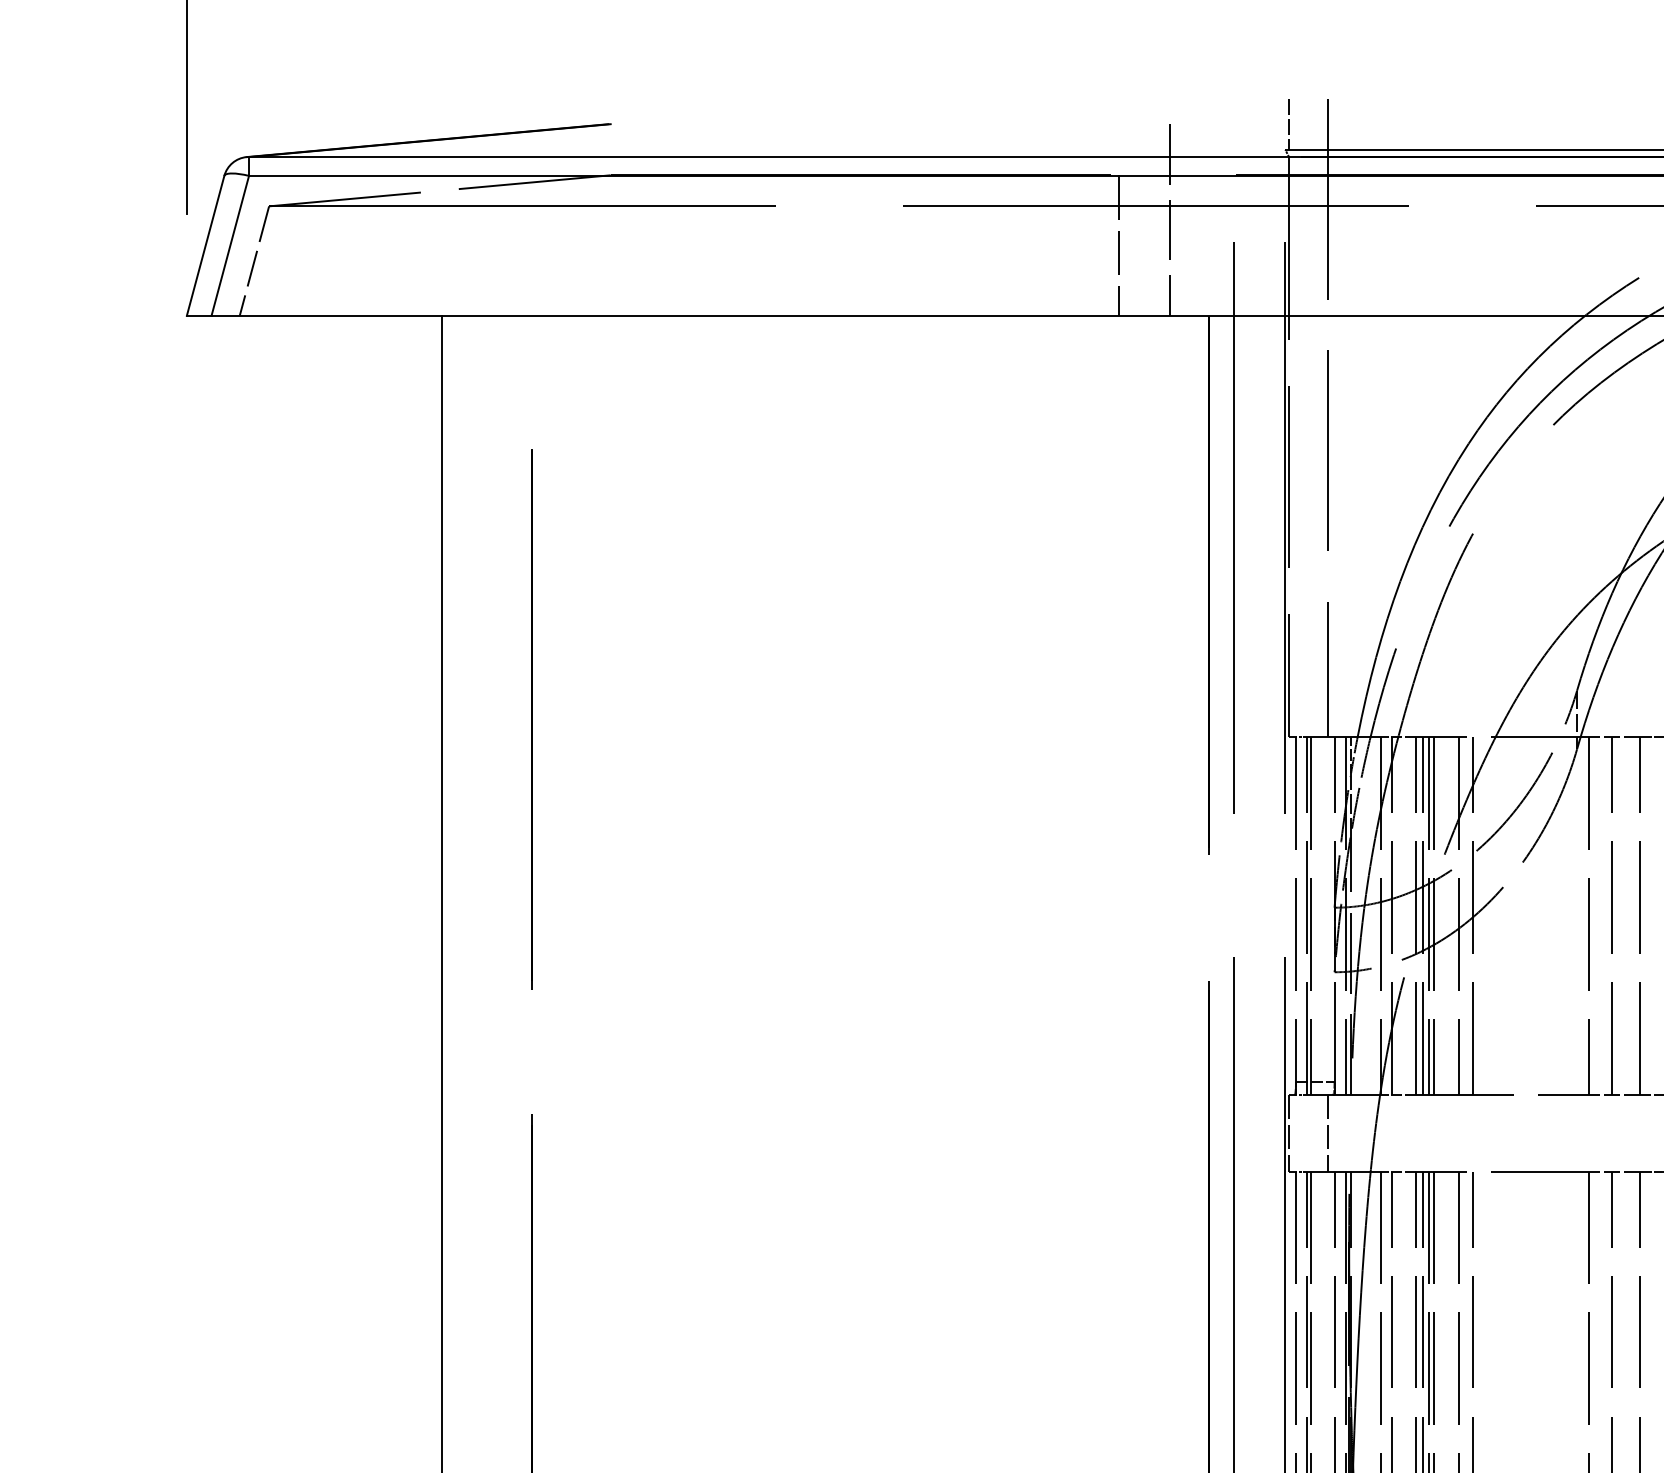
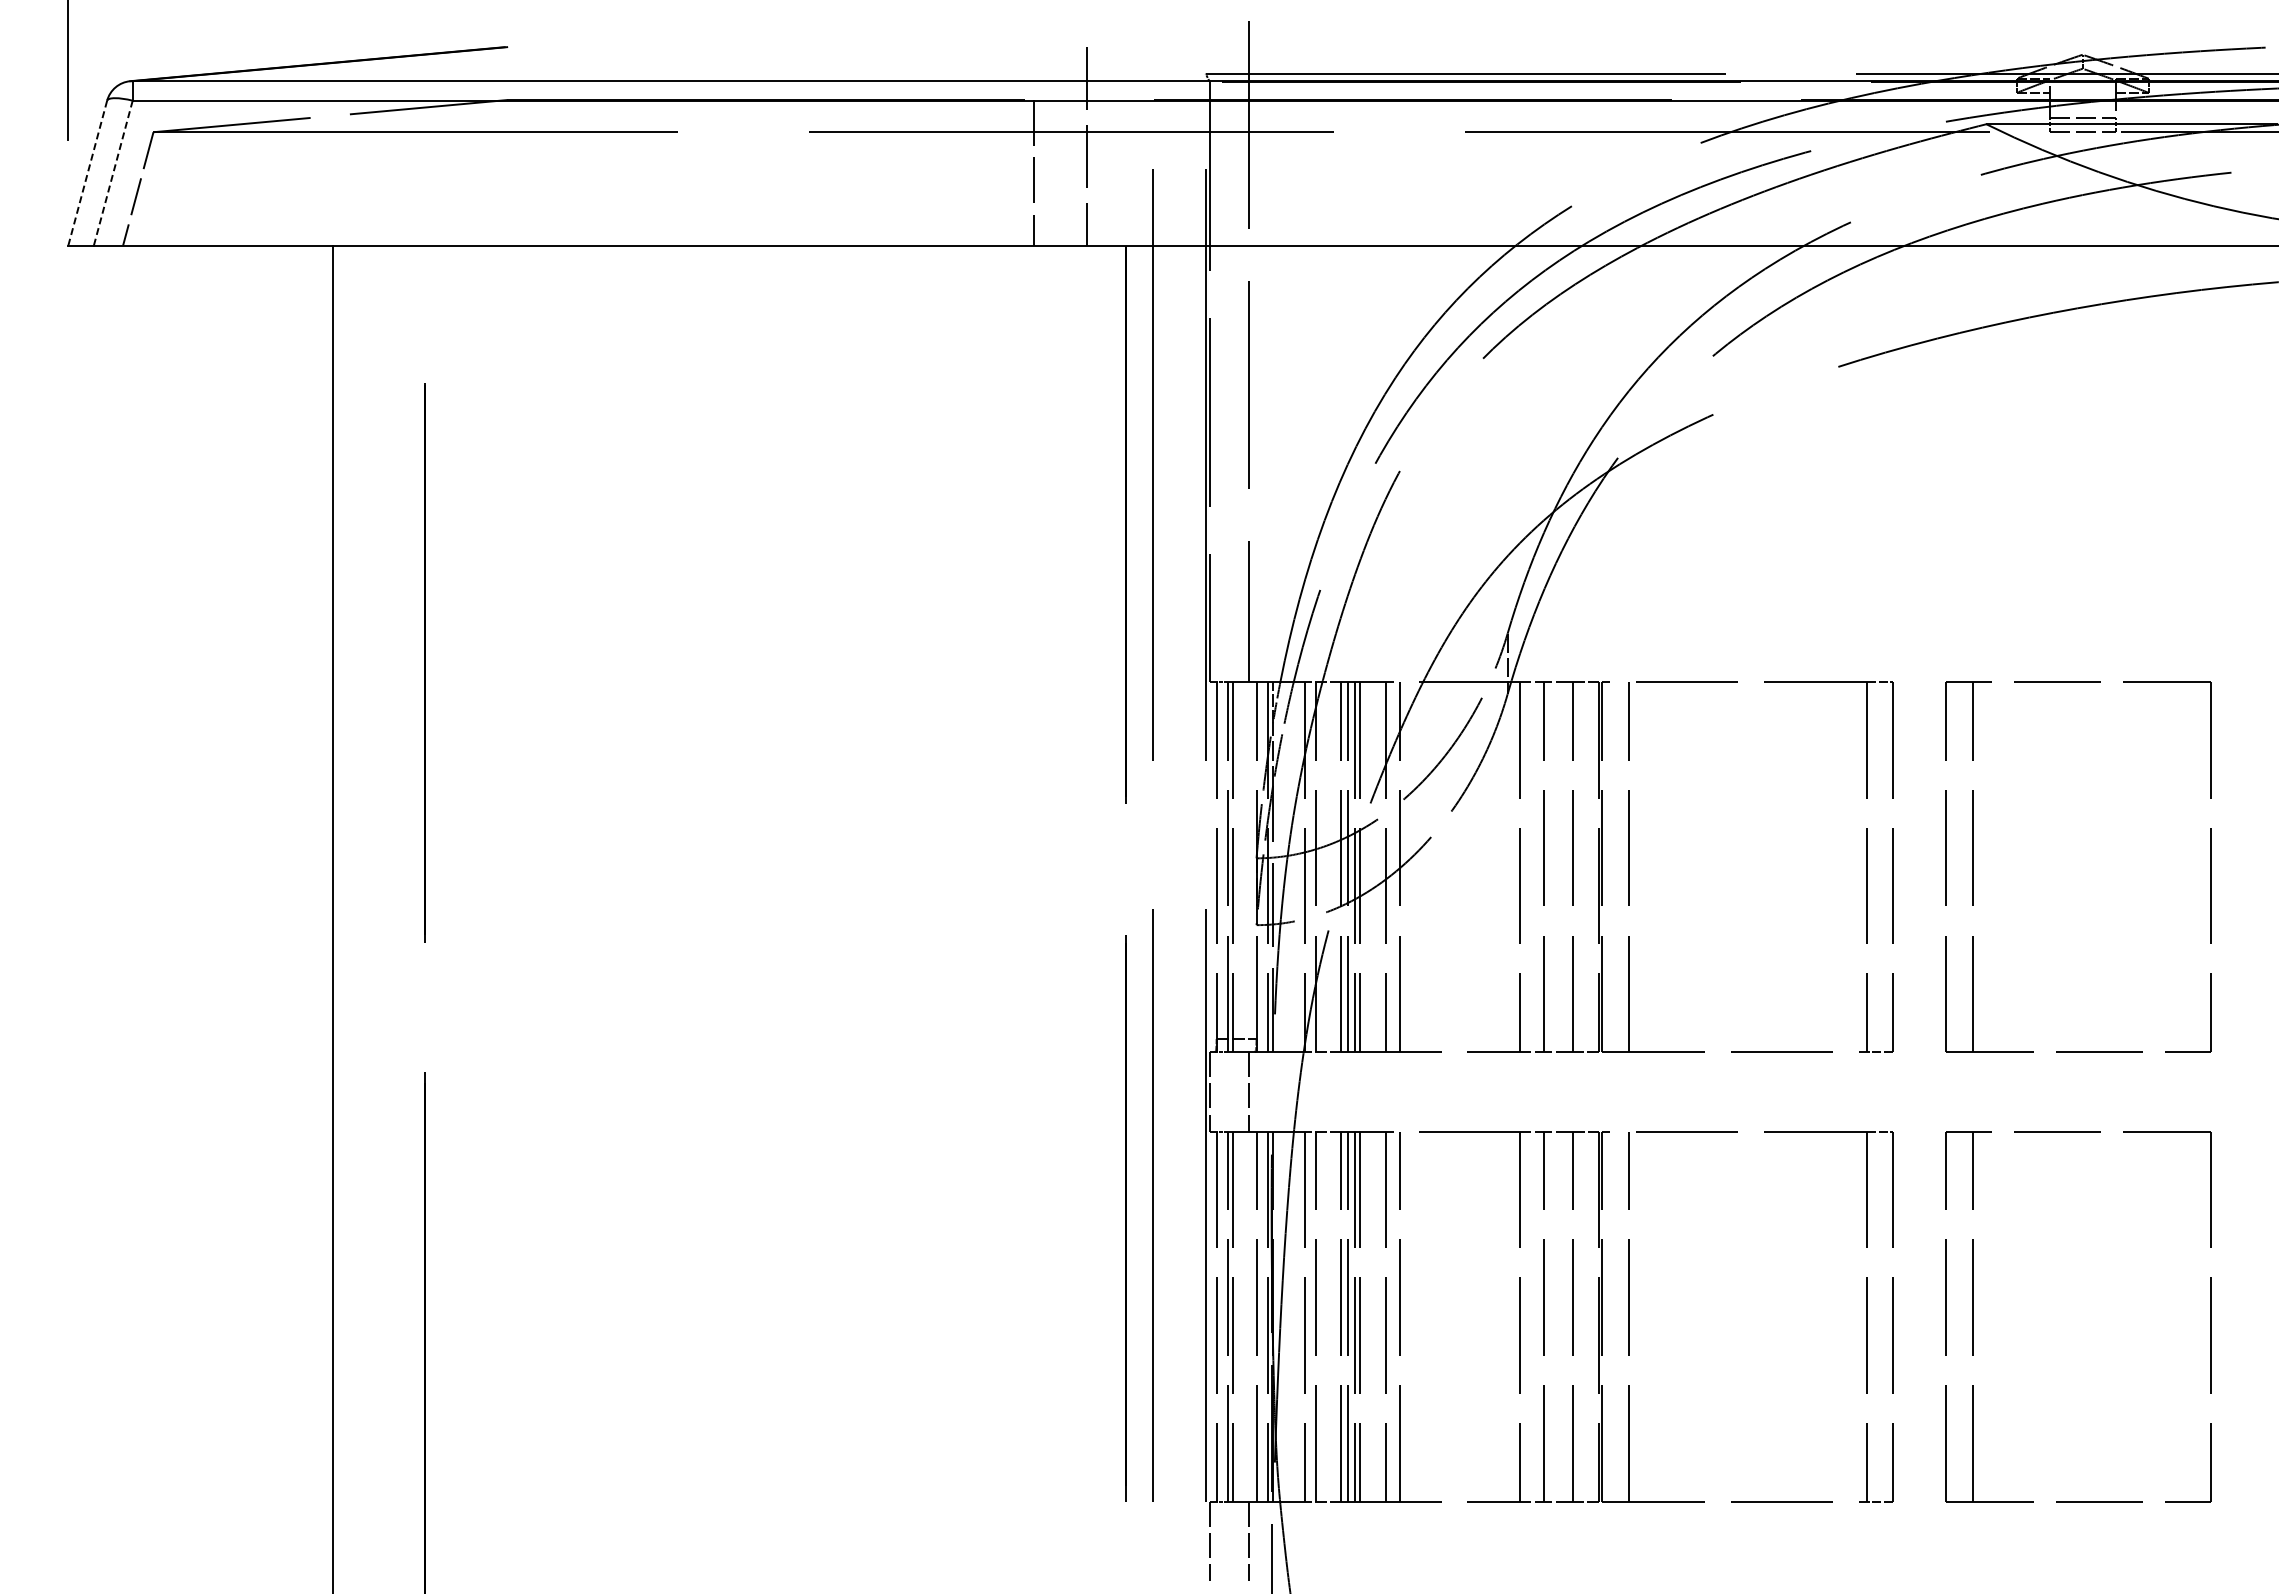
line: (1289, 123) -> (1209, 46), removed
line: (205, 246) -> (87, 173), solid -> dashed
line: (230, 246) -> (113, 173), solid -> dashed

